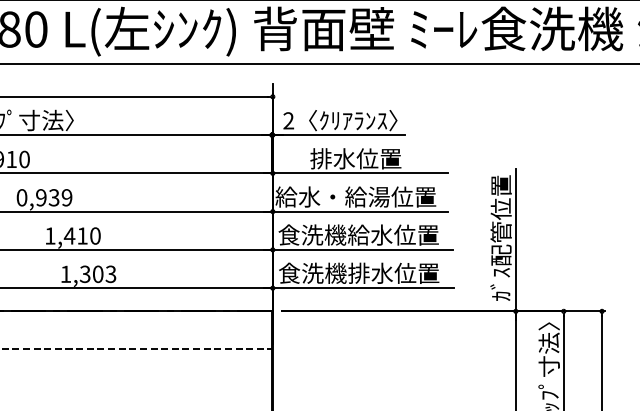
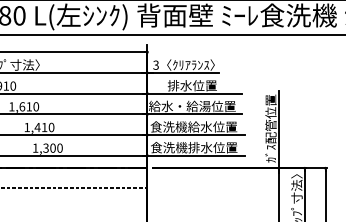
text: (287, 121) -> (155, 65), 2 -> 3
text: (43, 197) -> (23, 106), 0,939 -> 1,610
text: (110, 272) -> (59, 147), 1,303 -> 1,300

